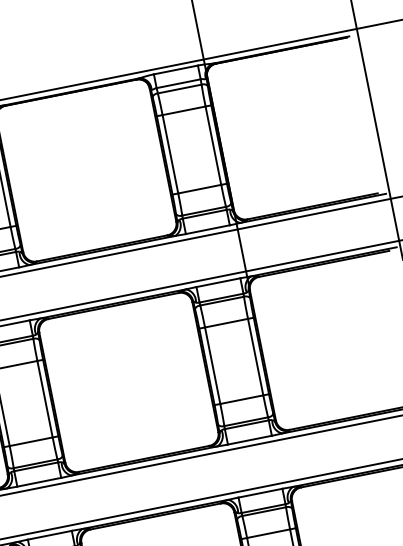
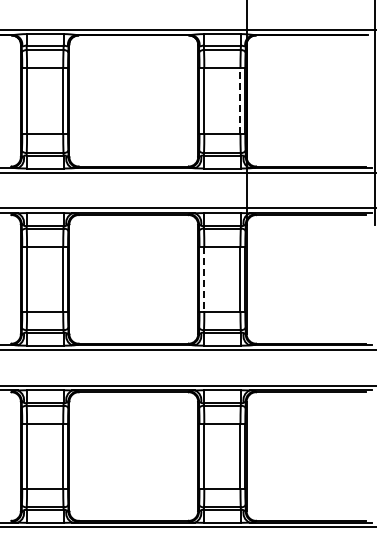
line: (213, 145) -> (240, 101), solid -> dashed
line: (212, 365) -> (204, 279), solid -> dashed

